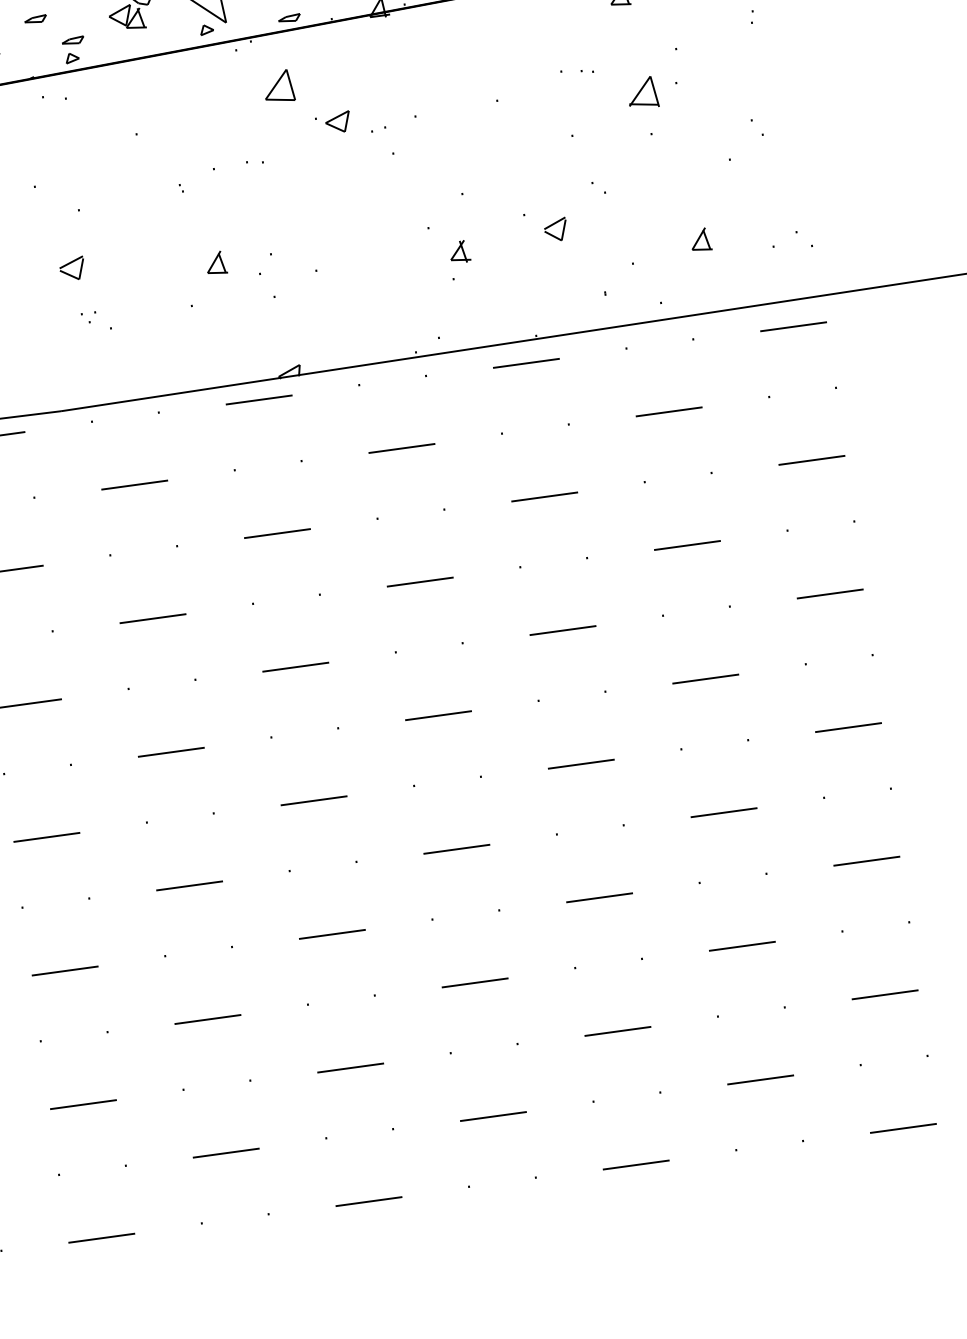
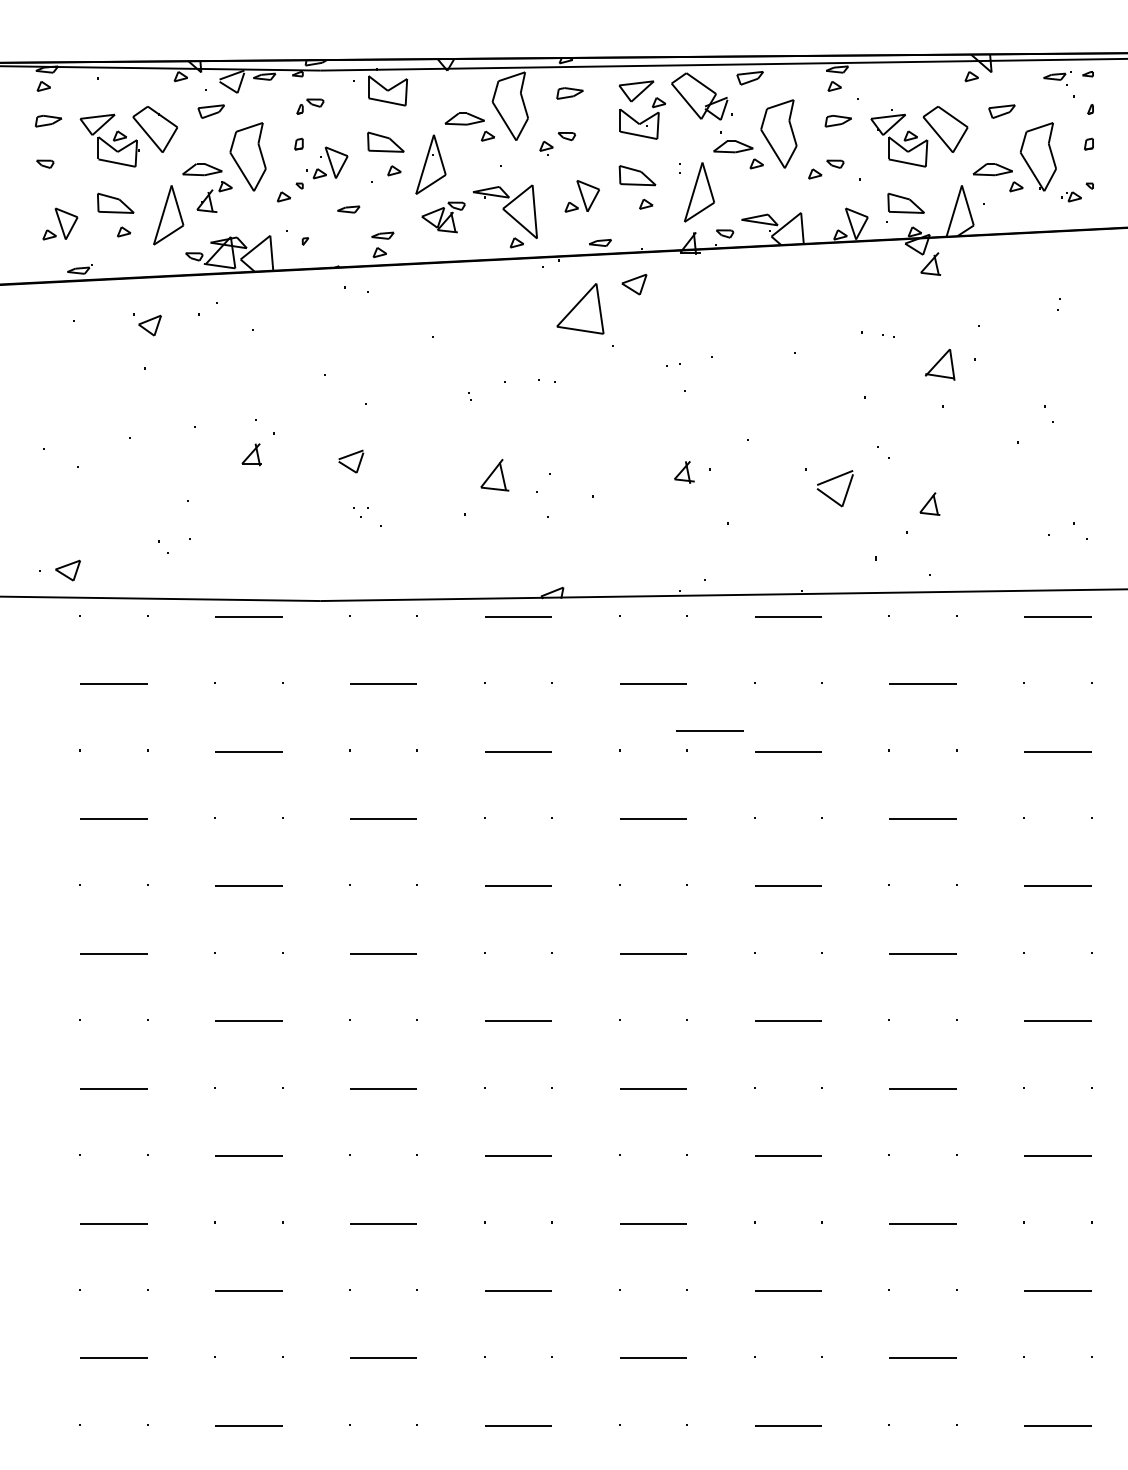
part: (278, 86) -> (580, 308), size x1.6
part: (338, 122) -> (634, 284), moved
part: (555, 229) -> (835, 488), size x1.6
part: (700, 239) -> (929, 503), moved
part: (459, 252) -> (684, 472), moved
part: (216, 263) -> (494, 475), size x1.4
line: (463, 486) -> (709, 730), added

